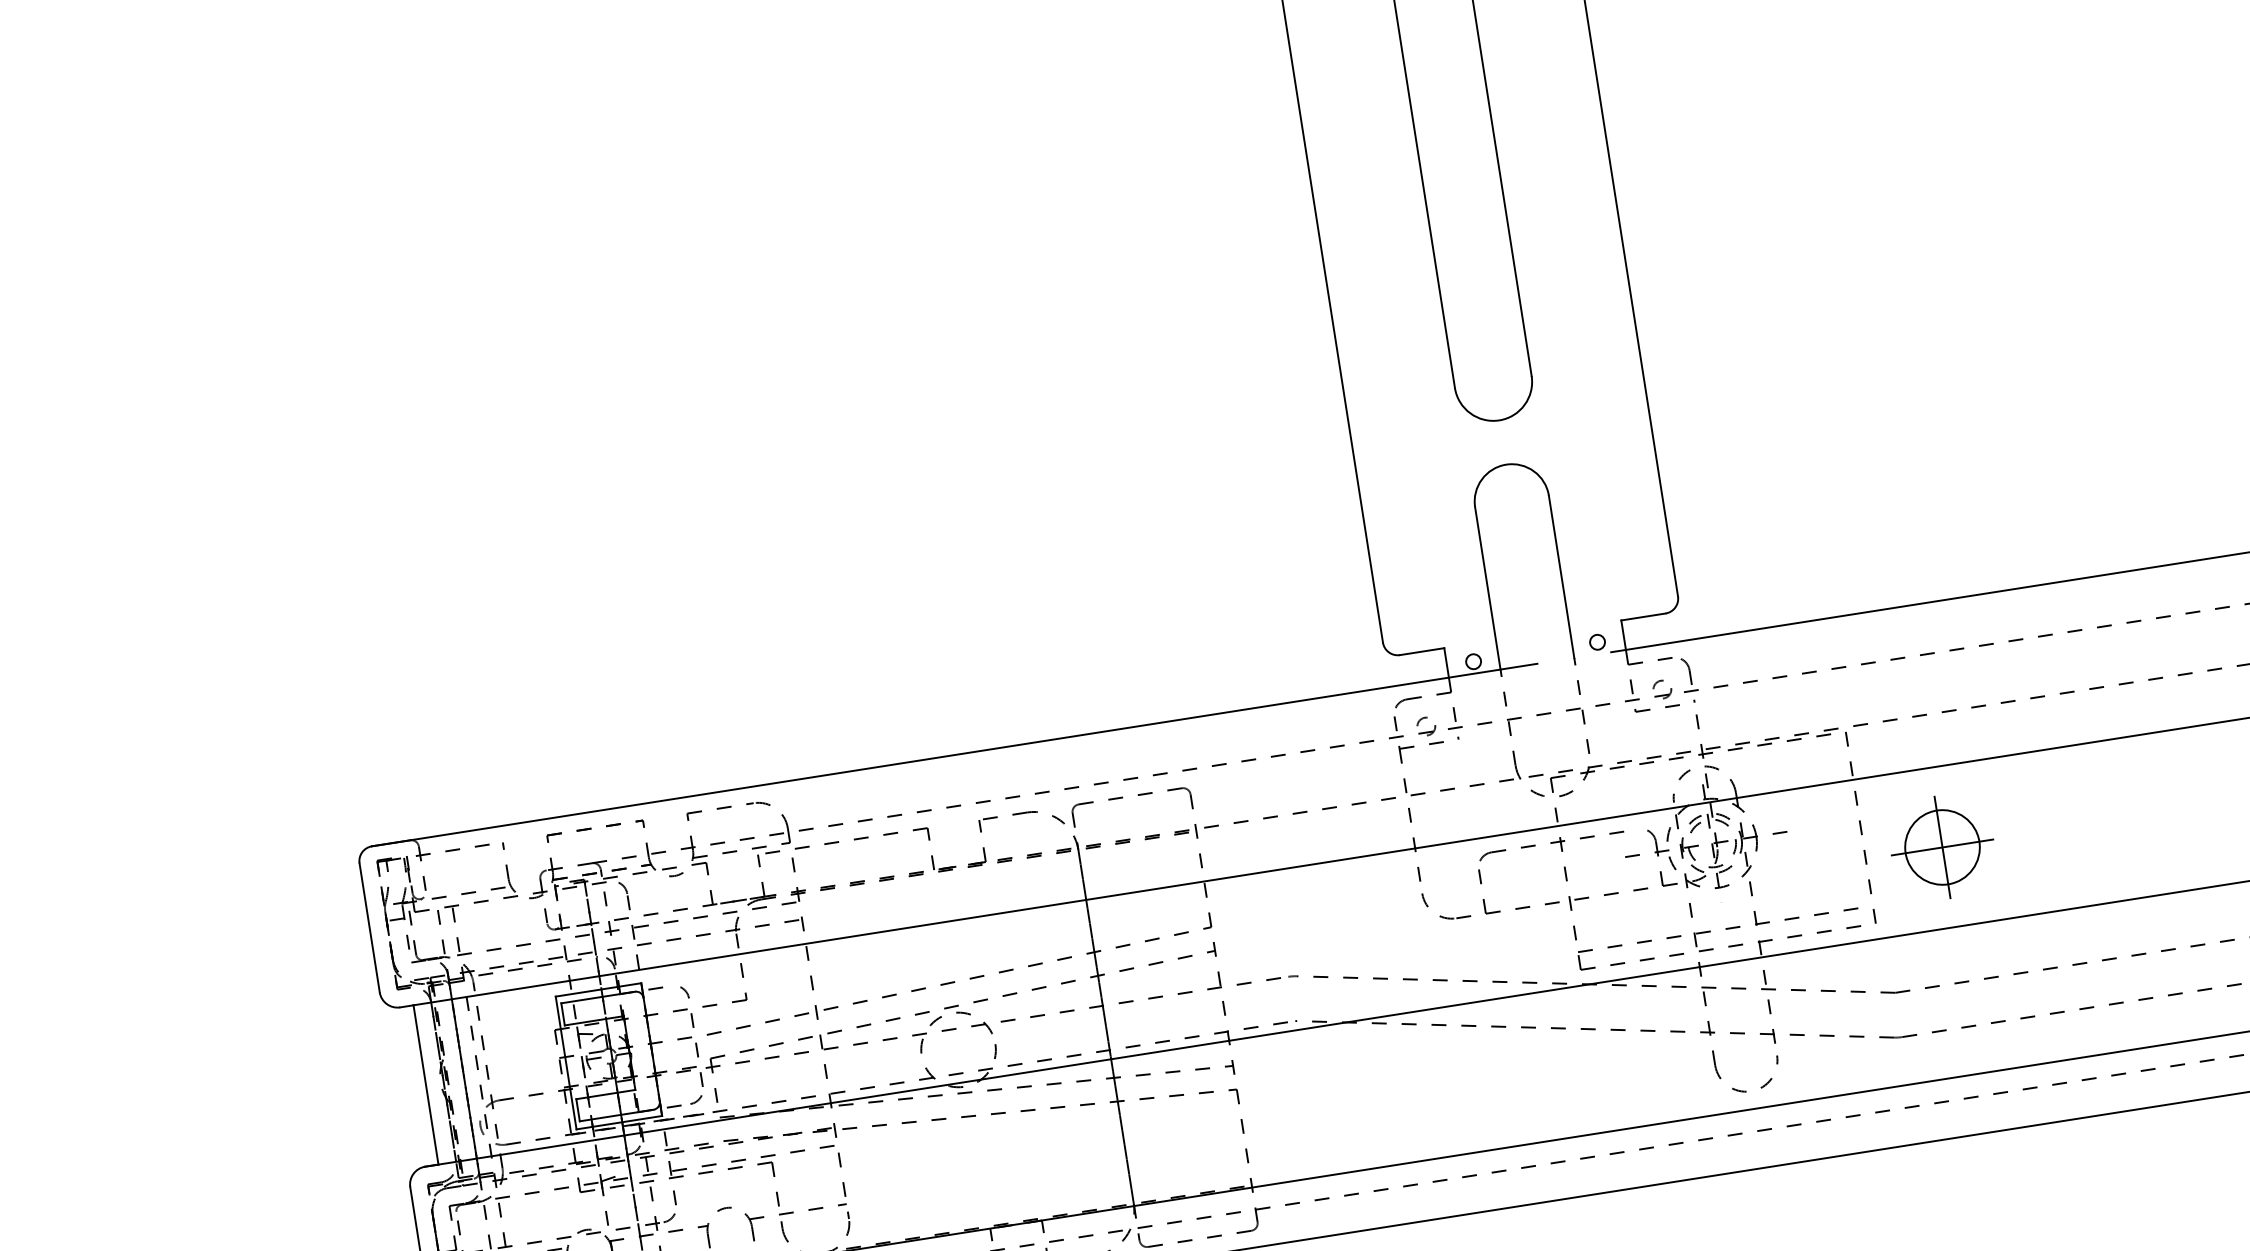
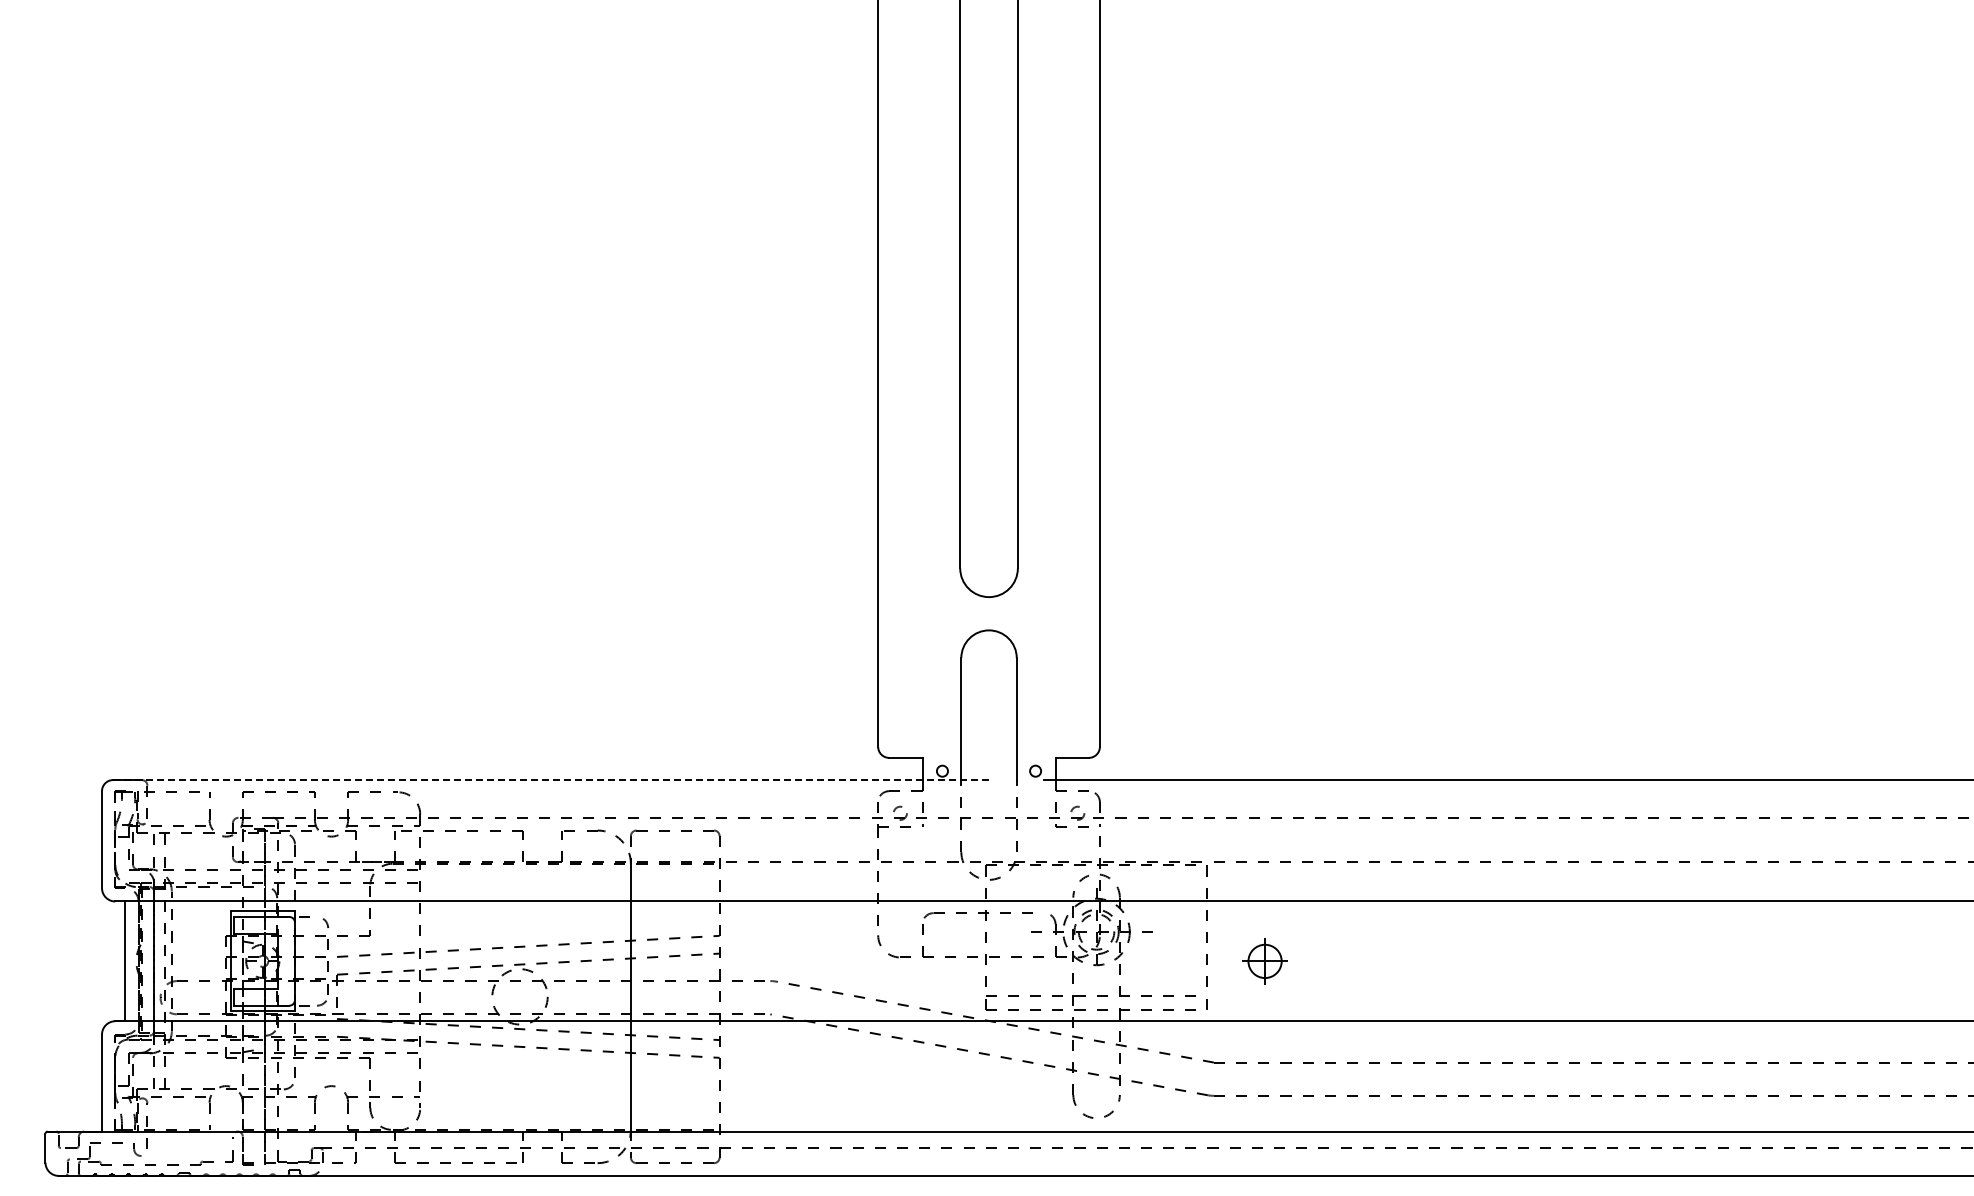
line: (955, 755) -> (551, 780), solid -> dashed
part: (1941, 847) -> (1264, 961), size x0.6

